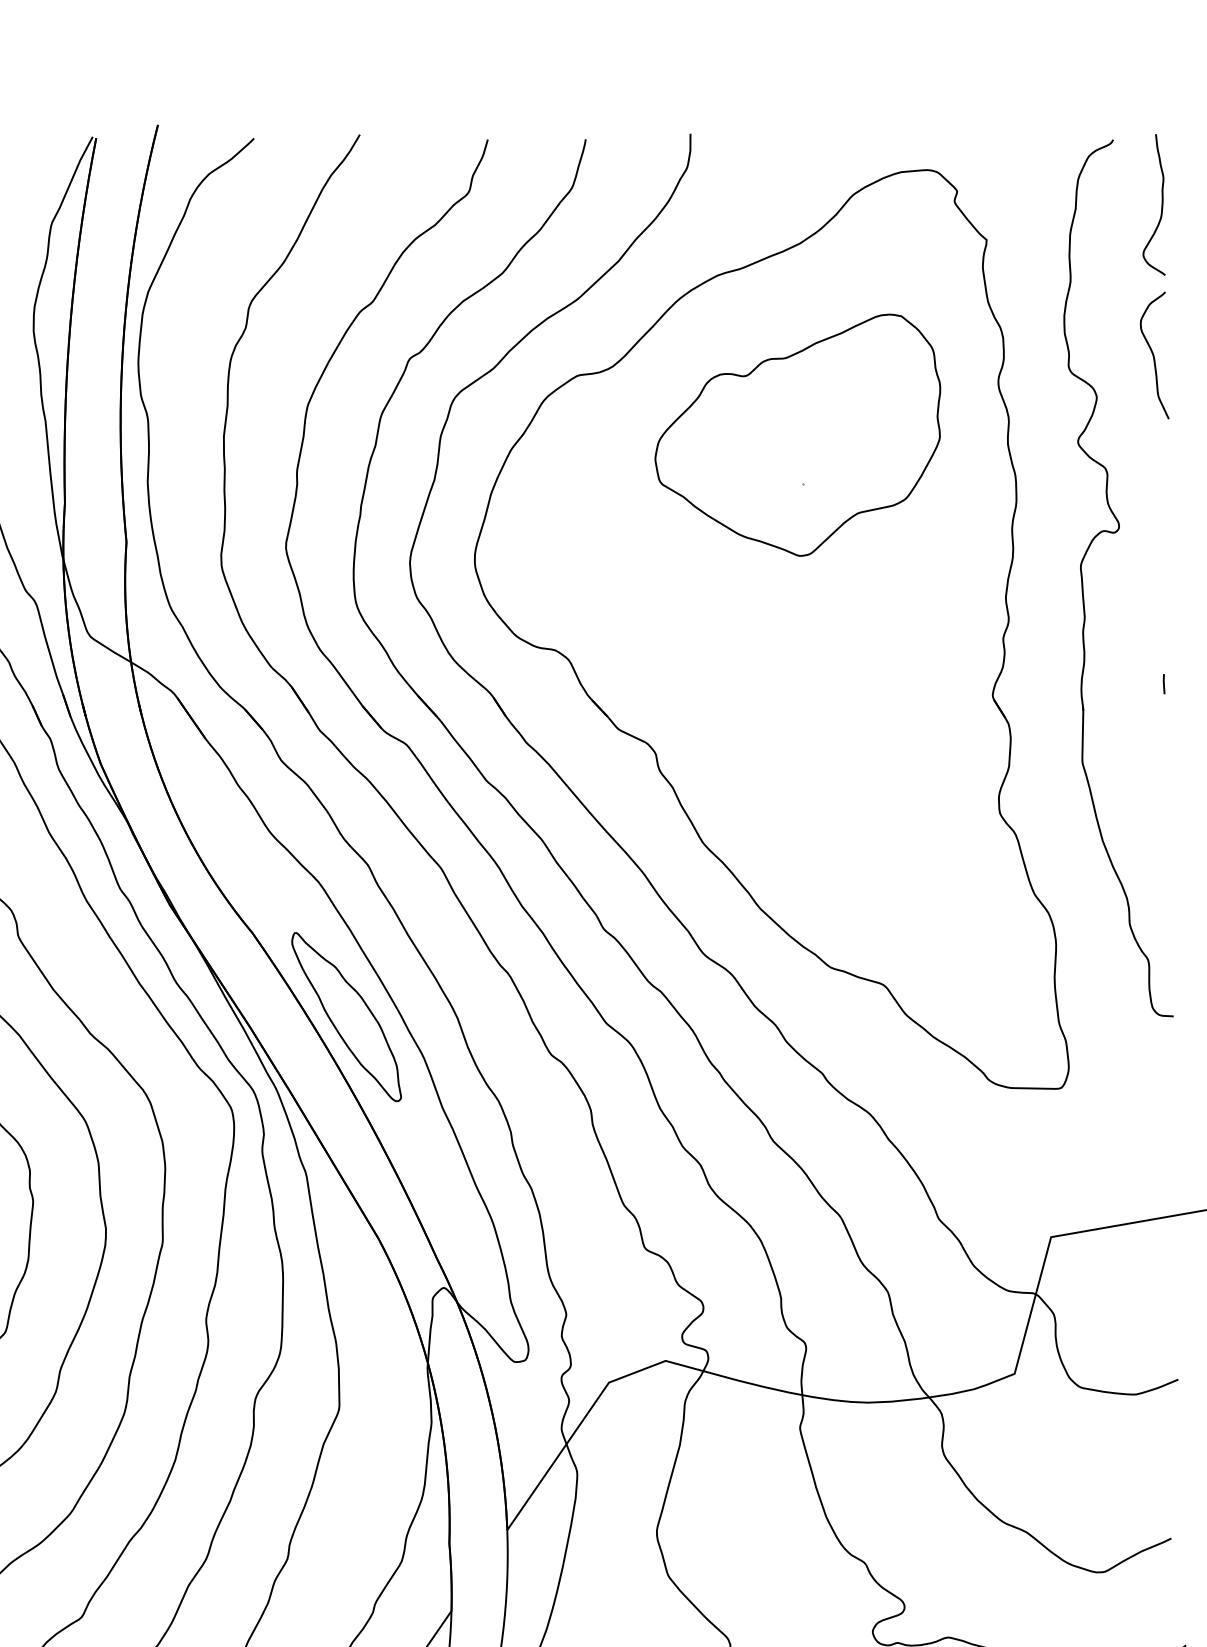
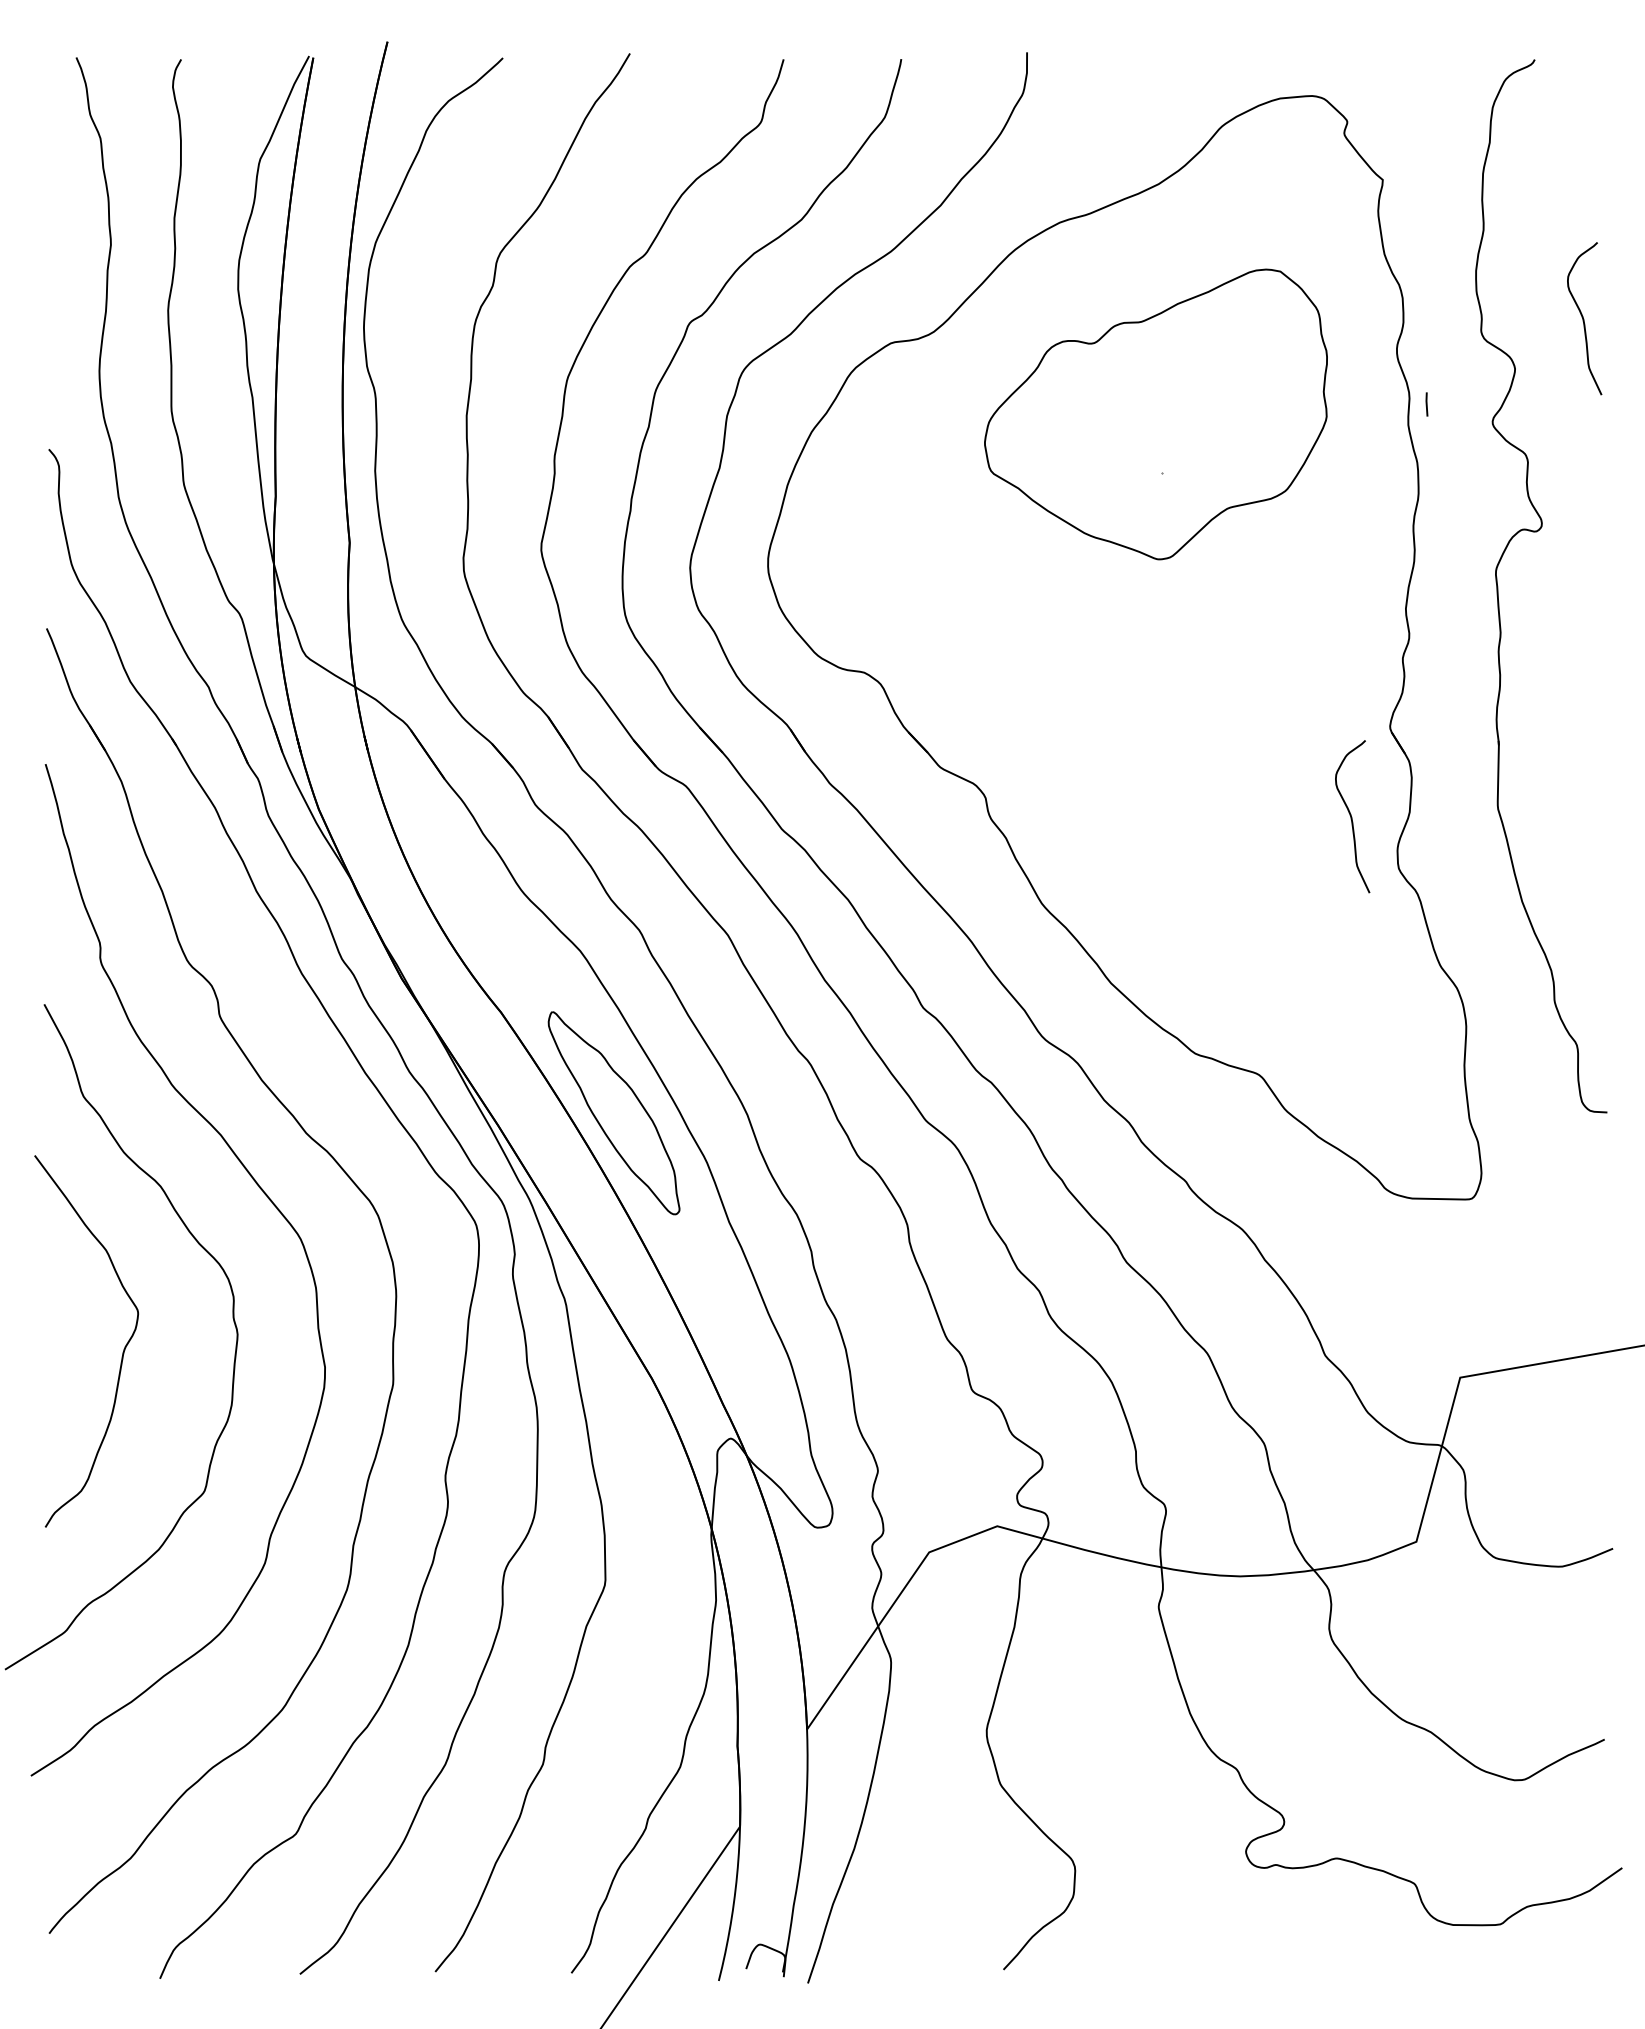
curve: (1161, 206) -> (1592, 139), removed
line: (1163, 684) -> (1426, 404), moved
curve: (960, 769) -> (1351, 816), added

